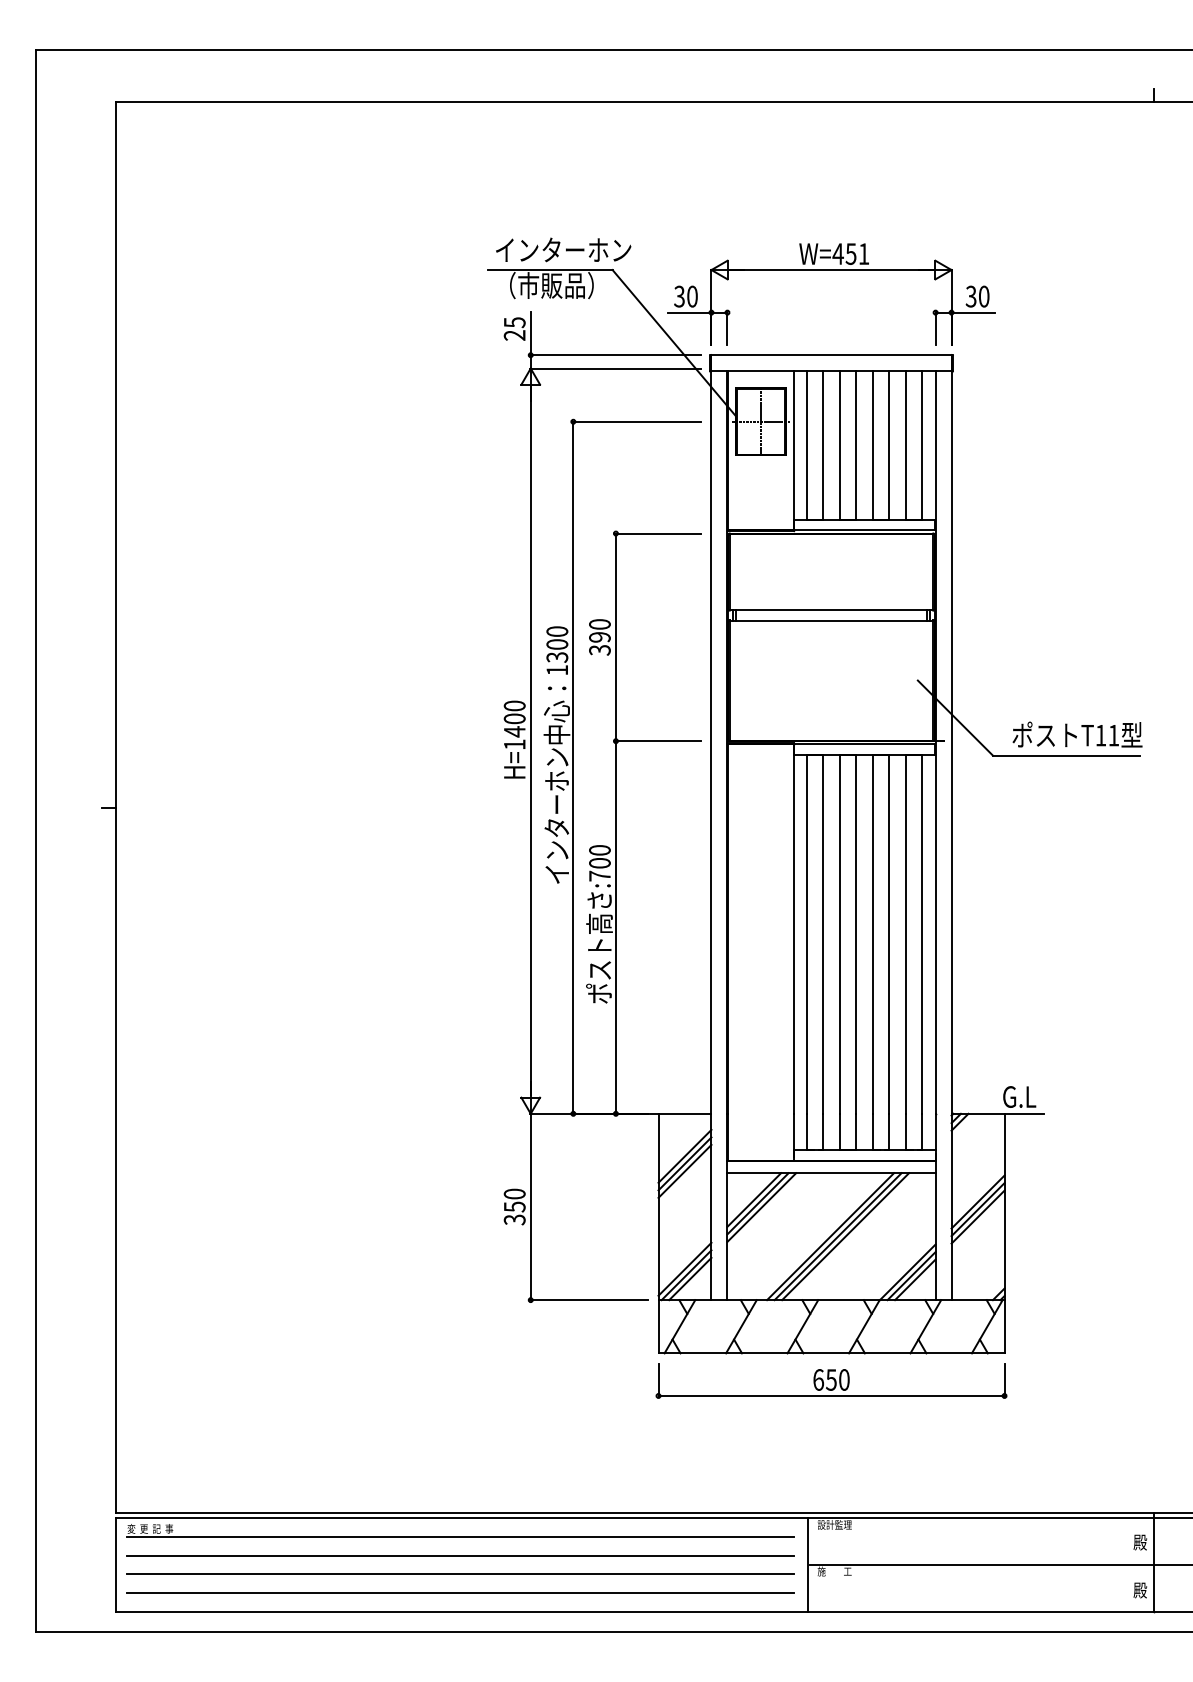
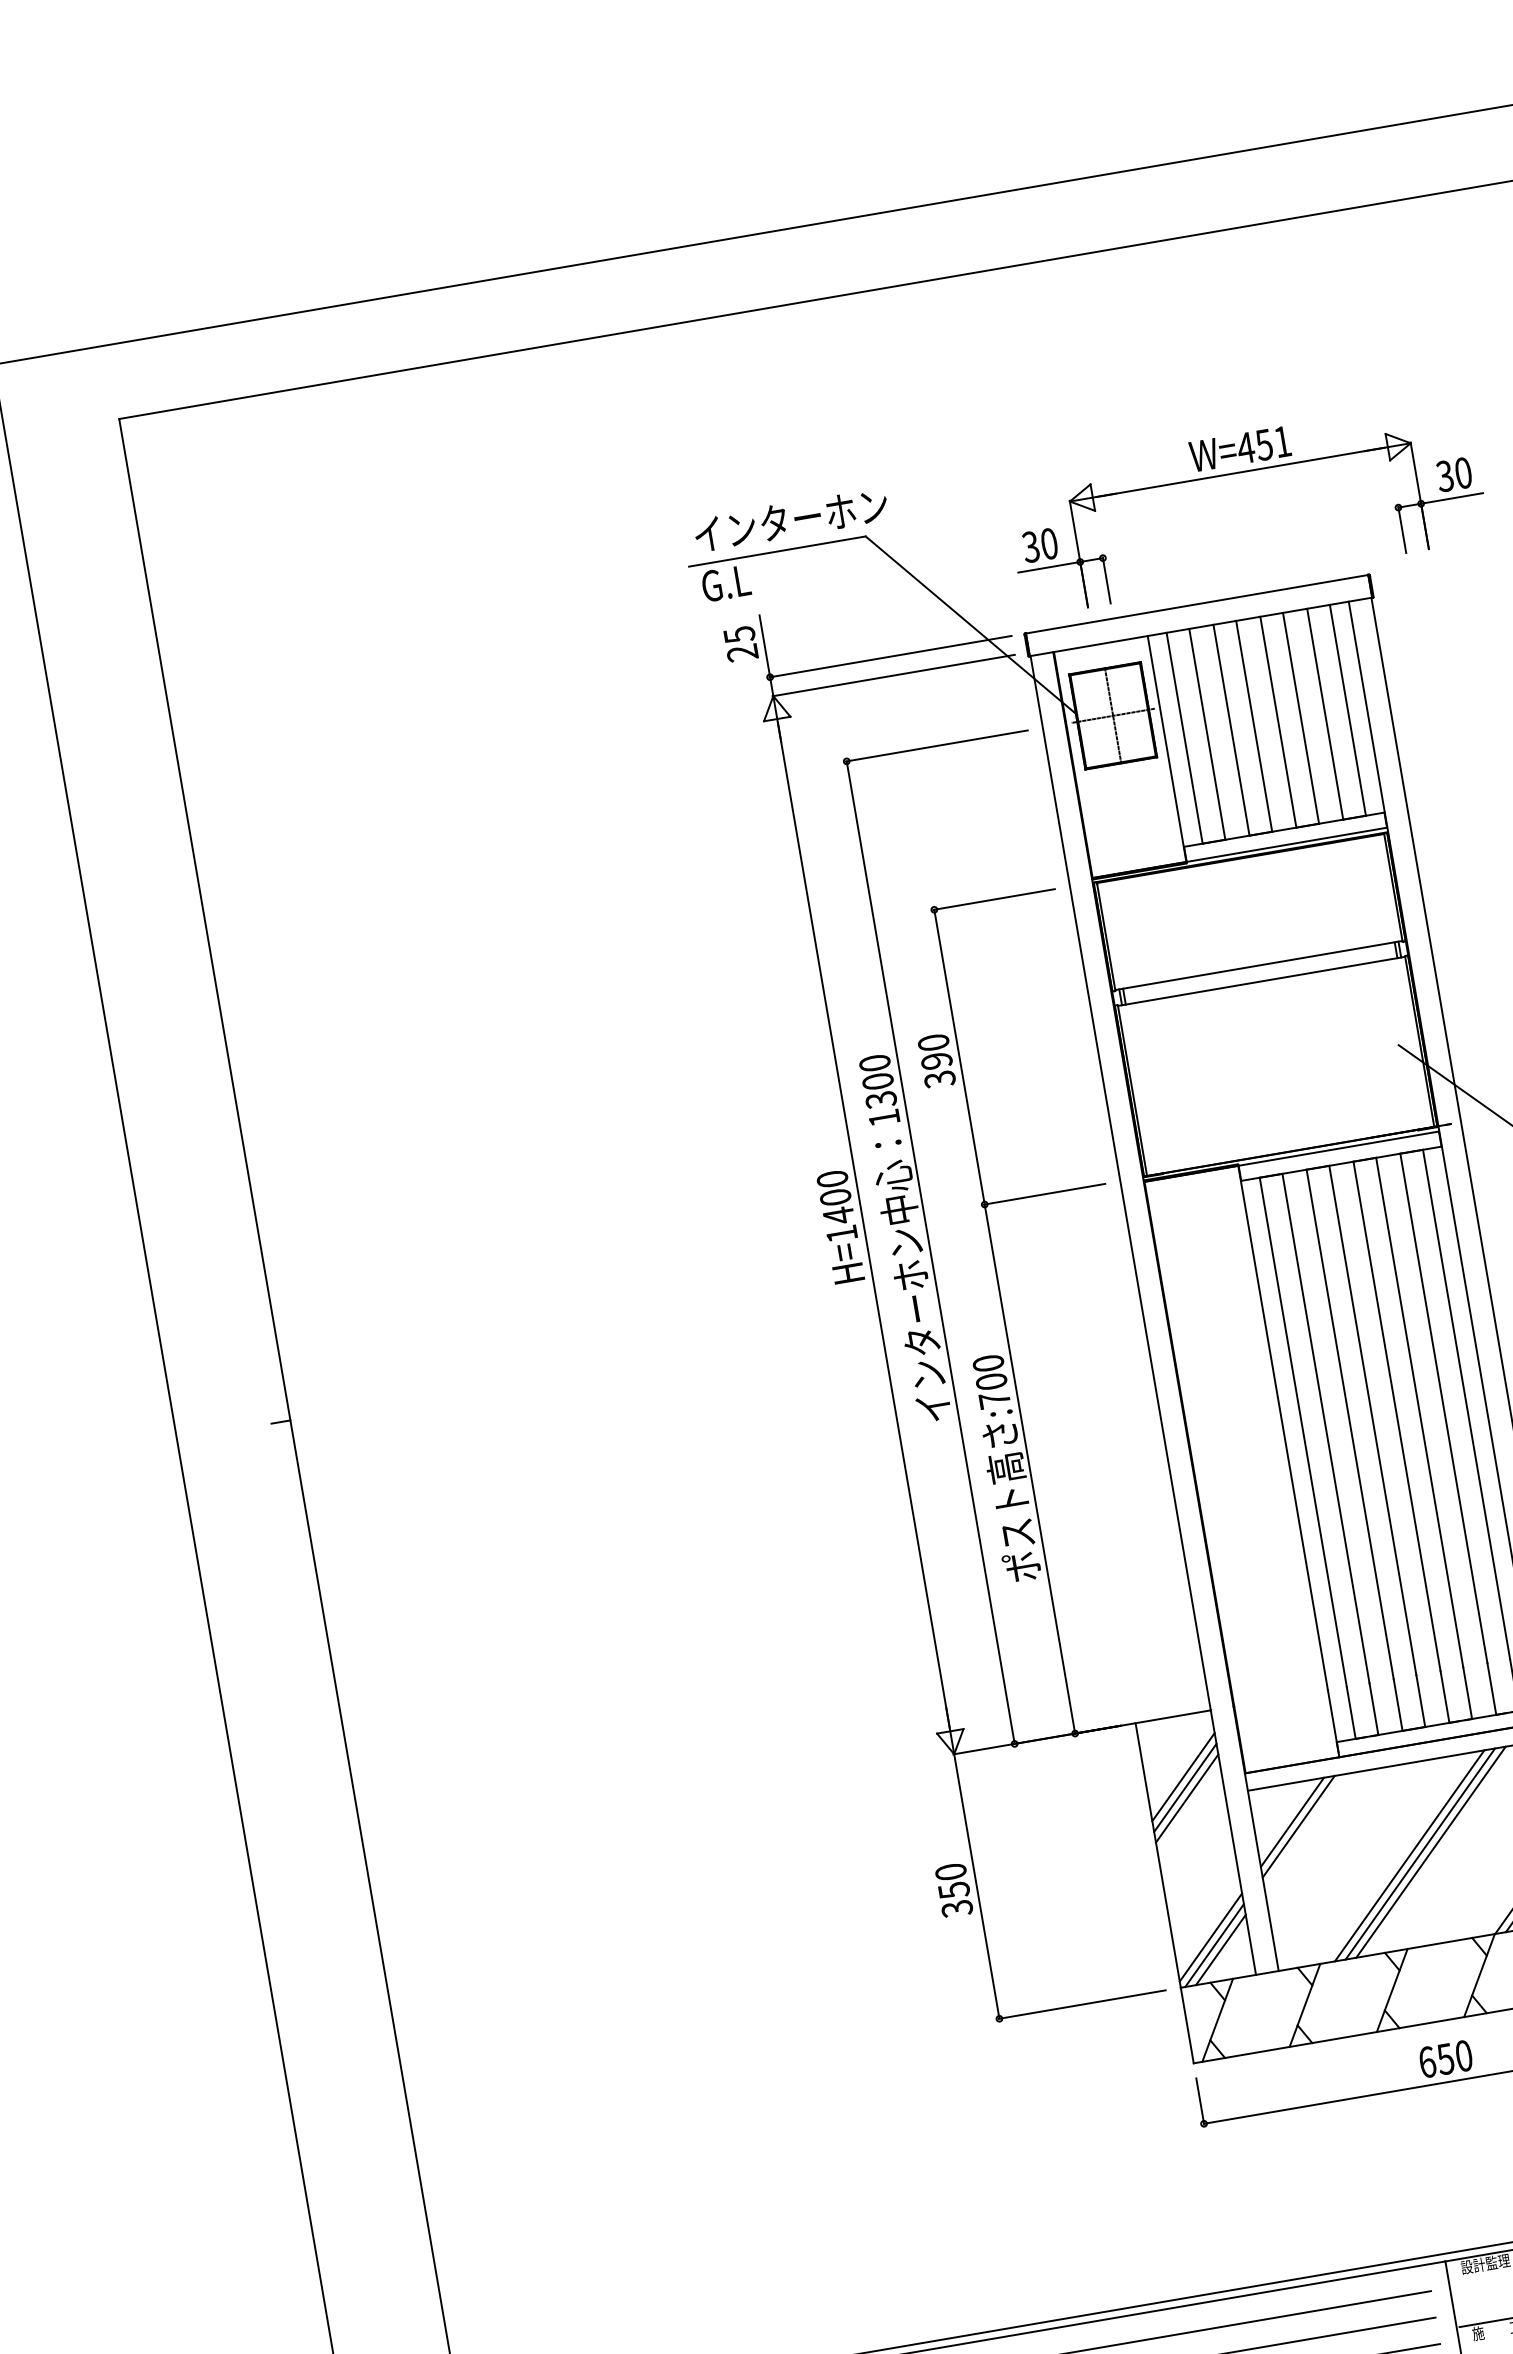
part: (831, 270) -> (1240, 473), moved
text: (544, 285) -> (772, 574), （市販品） -> G.L
line: (761, 1207) -> (1304, 1831), removed

